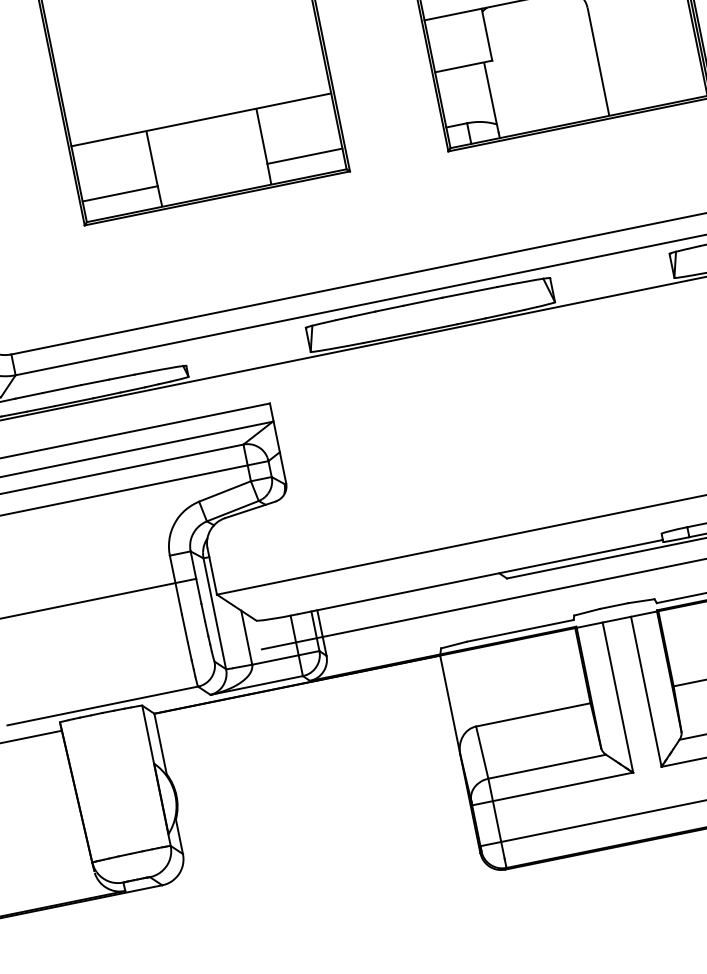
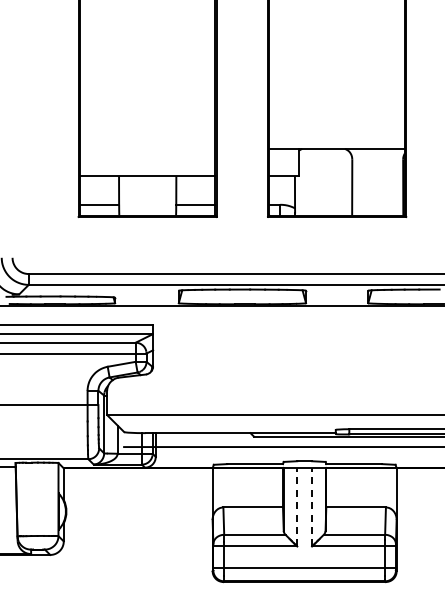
line: (646, 689) -> (312, 506), solid -> dashed
line: (618, 695) -> (297, 506), solid -> dashed

